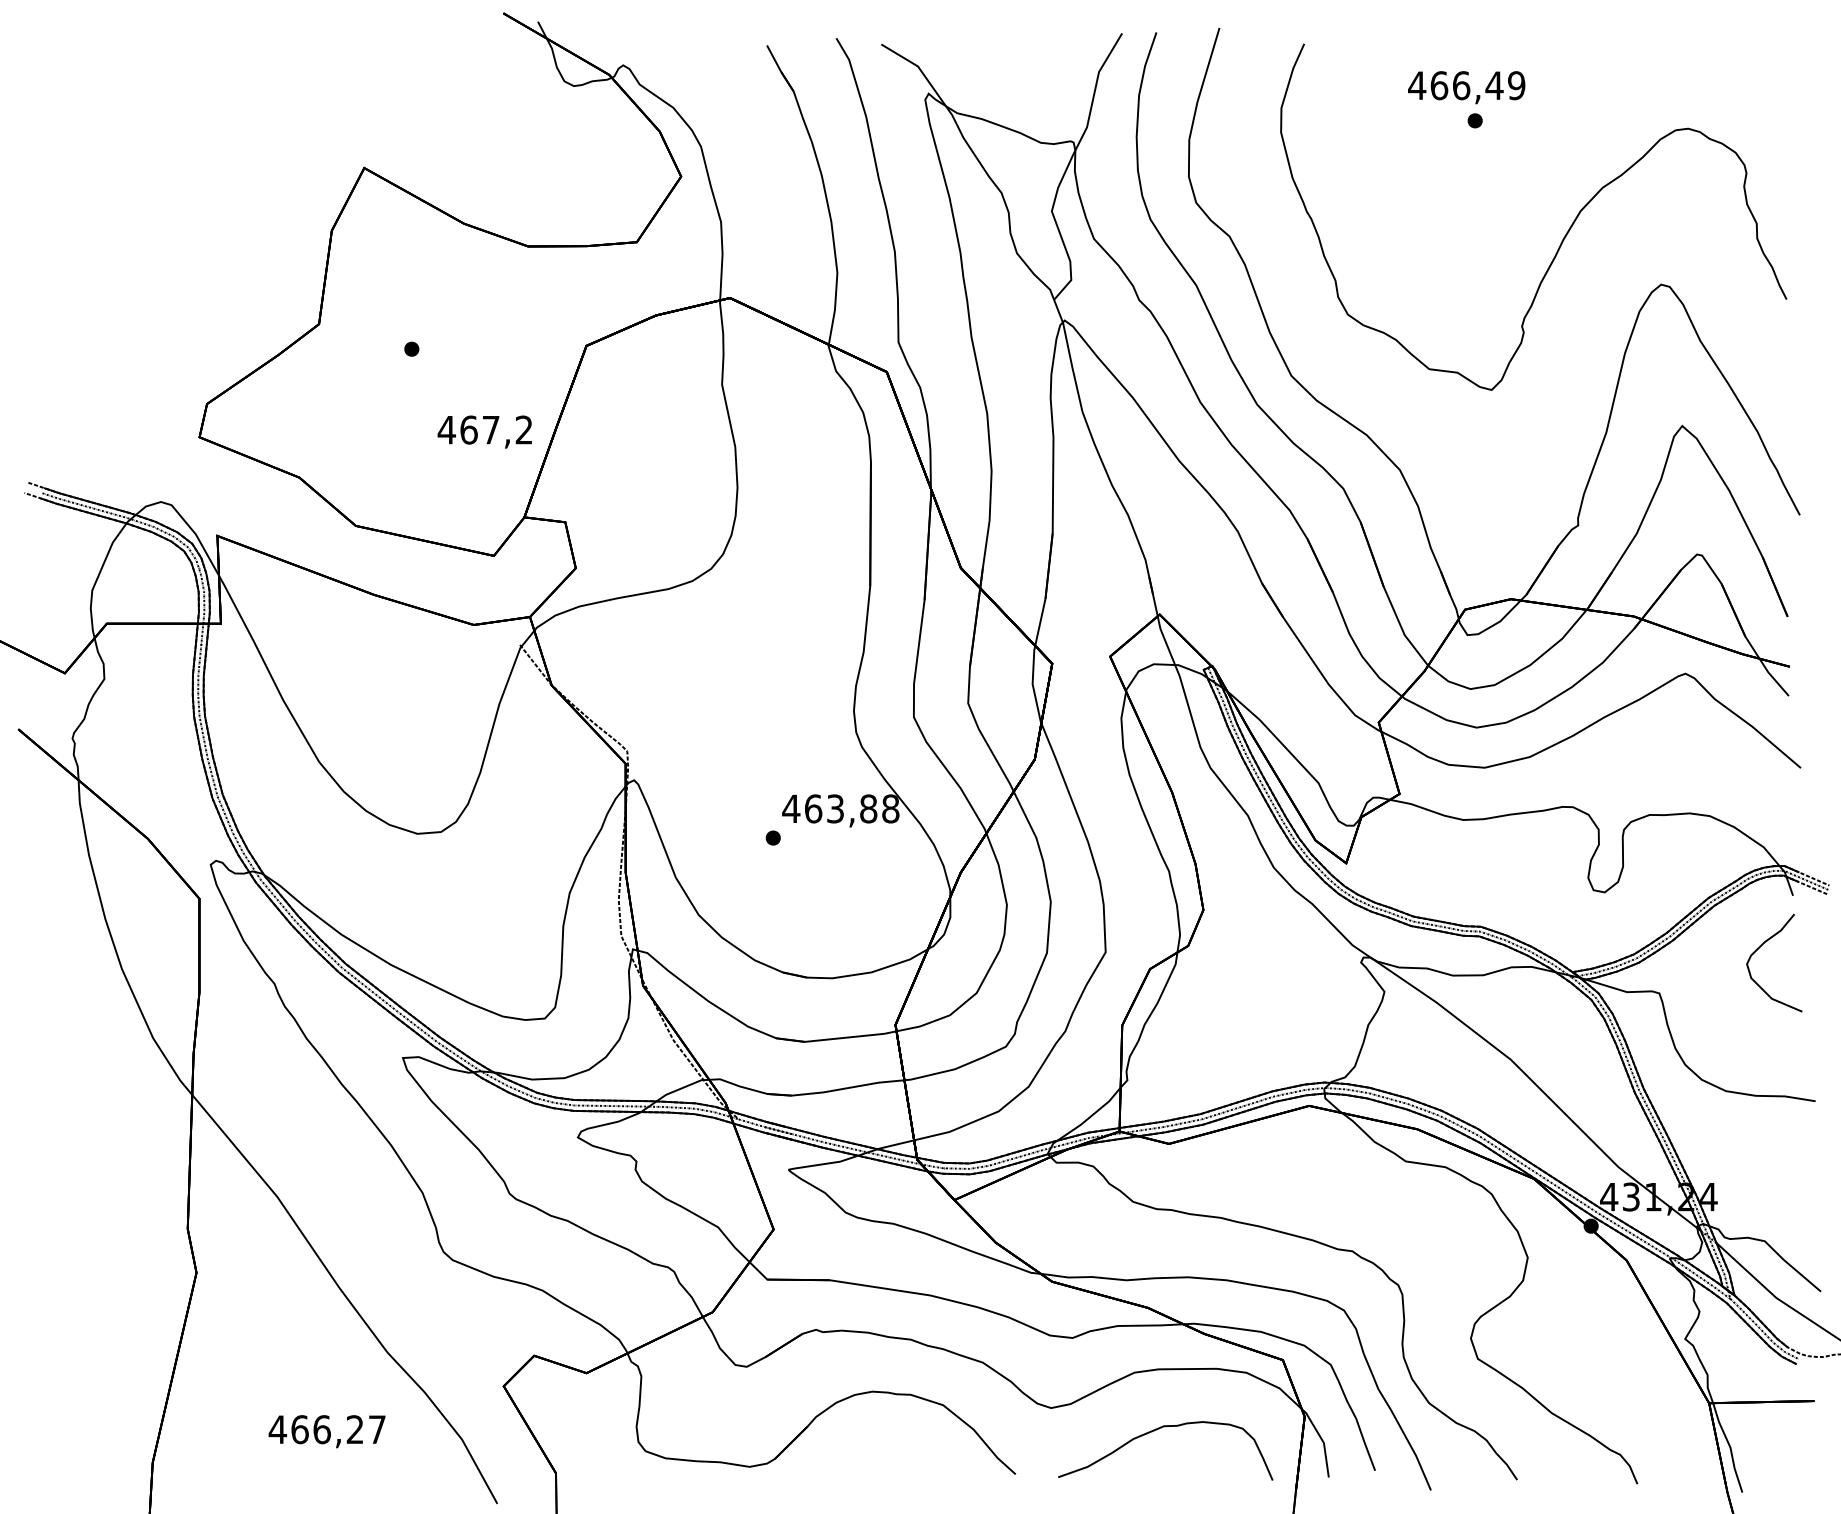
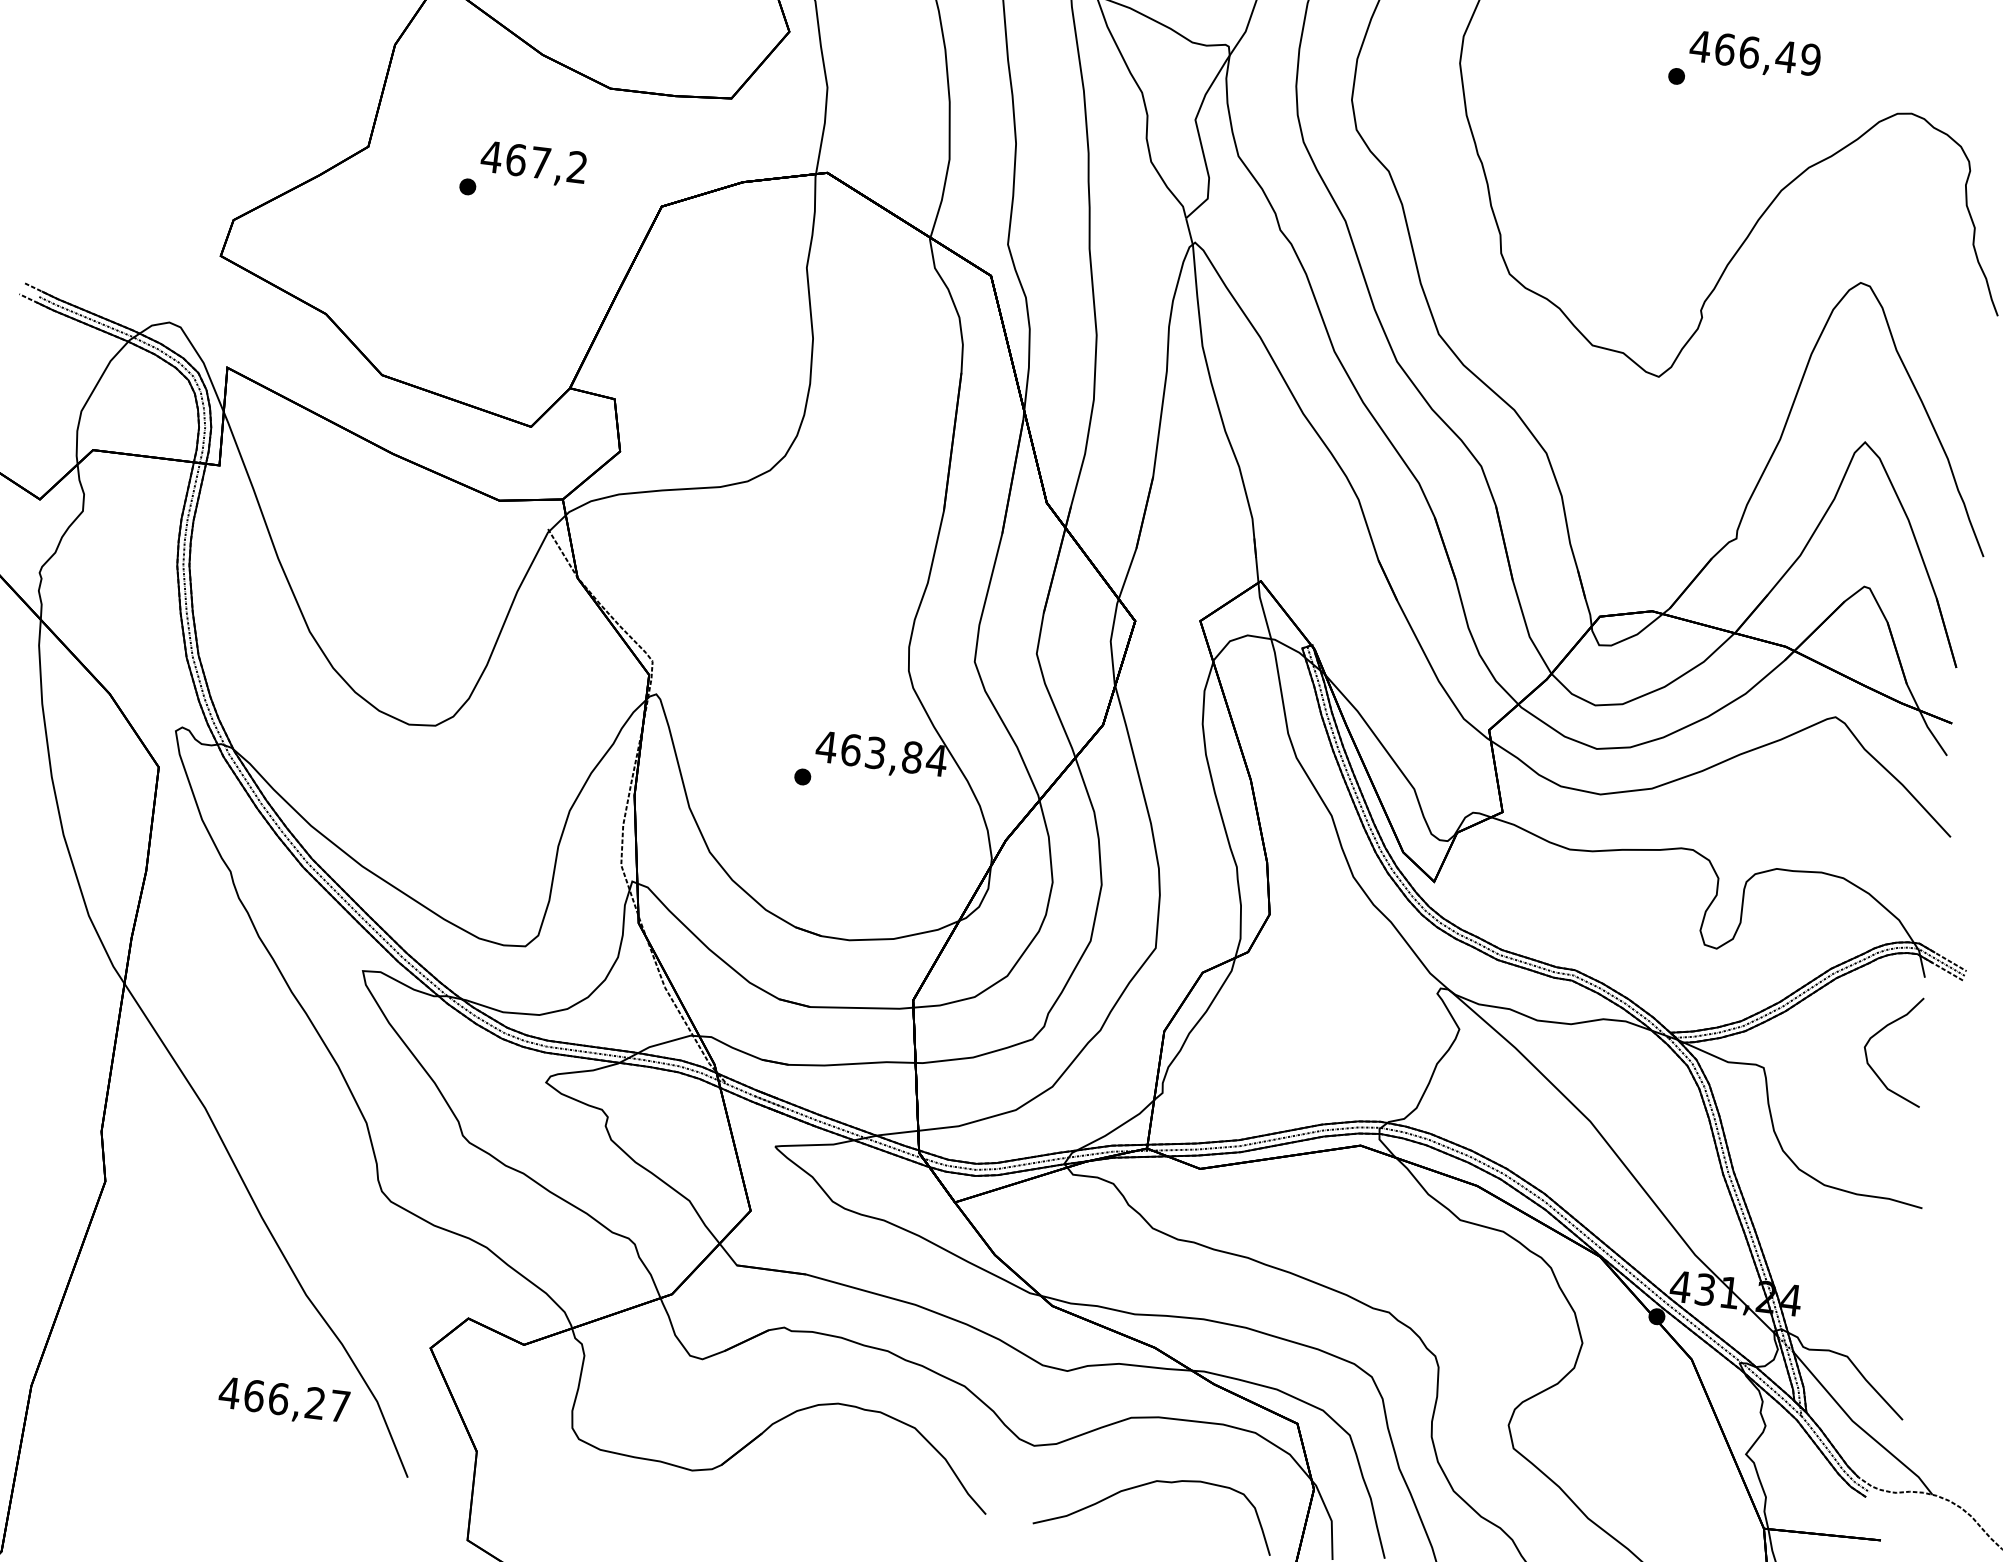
text: (1466, 87) -> (1754, 55), moved
text: (484, 431) -> (533, 163), moved
text: (890, 808) -> (936, 759), 463,88 -> 463,84
text: (326, 1431) -> (283, 1401), moved

